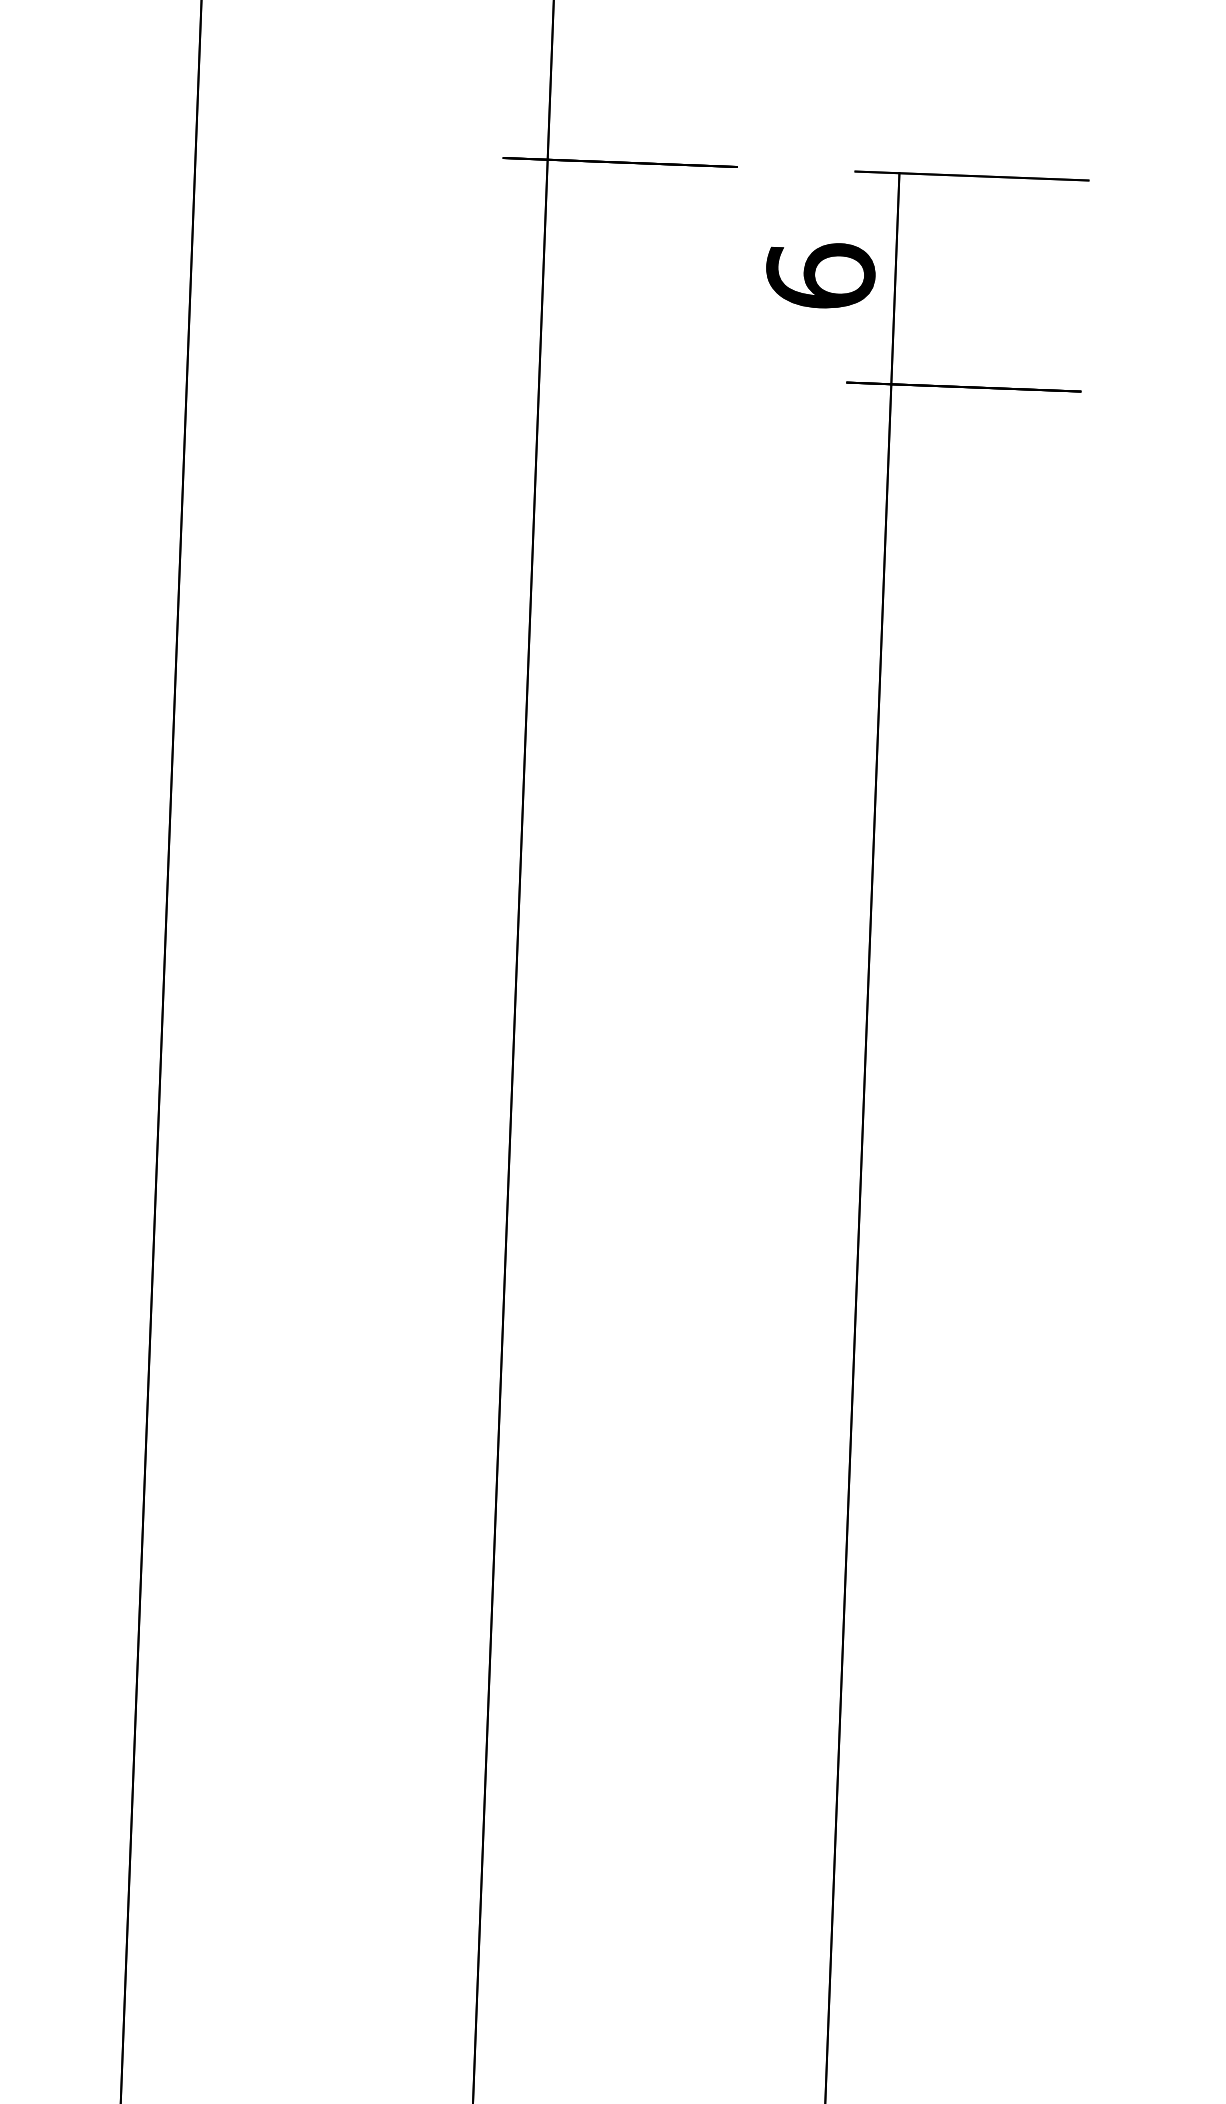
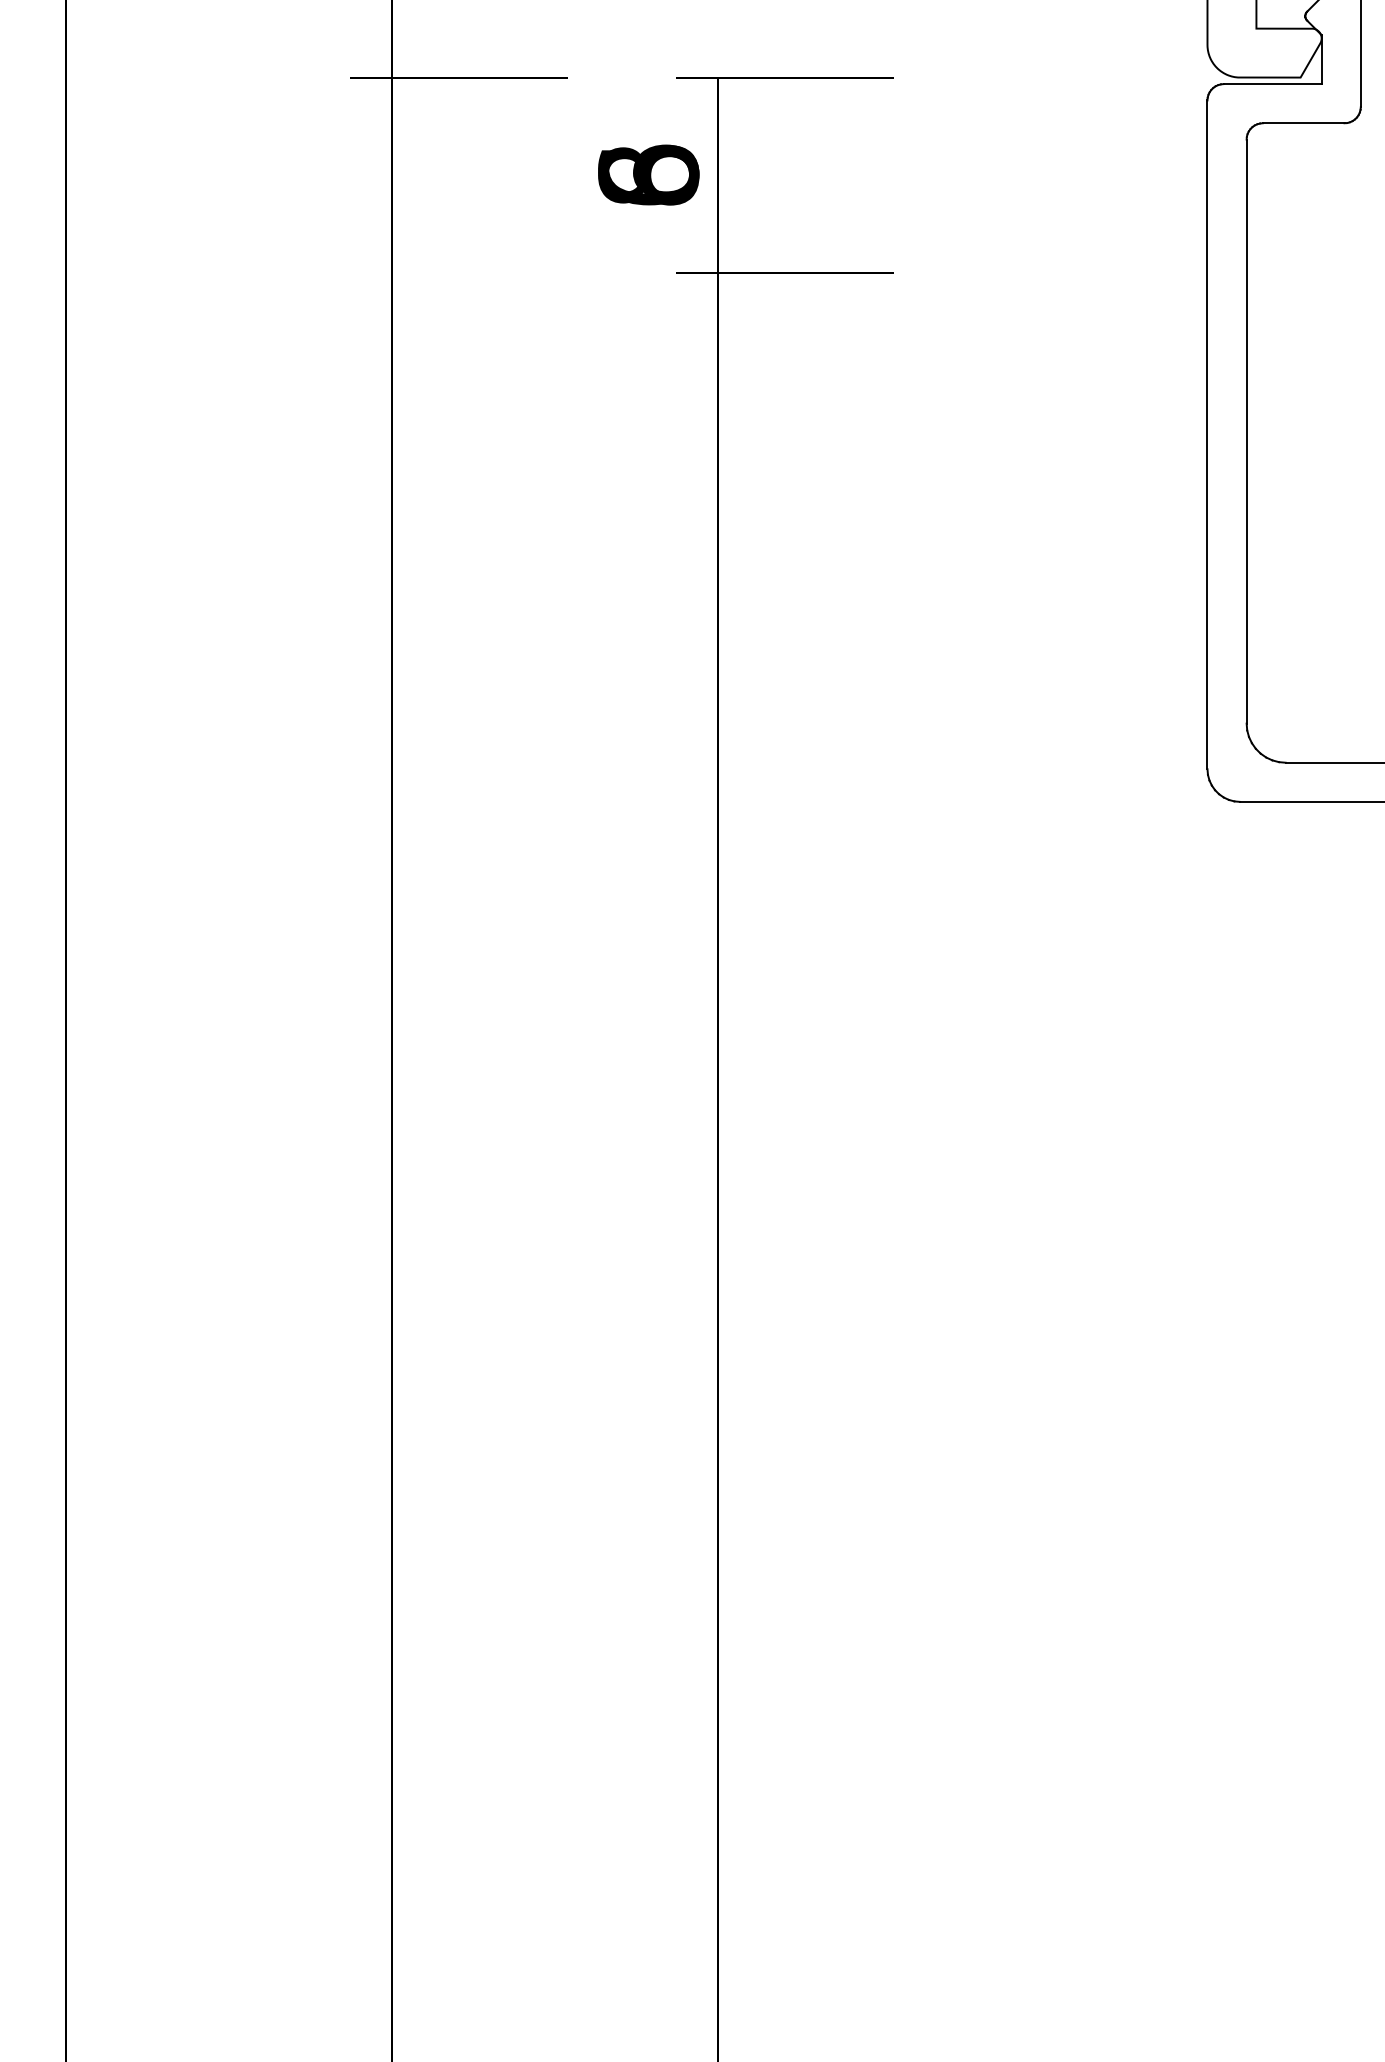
text: (820, 274) -> (648, 174), 6 -> 8

